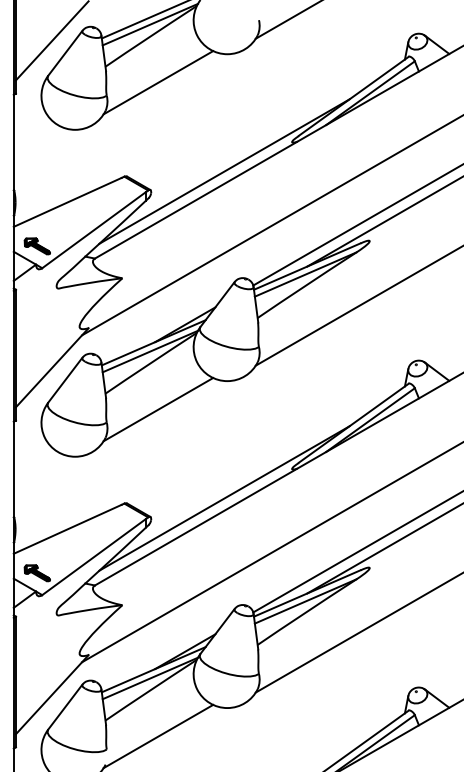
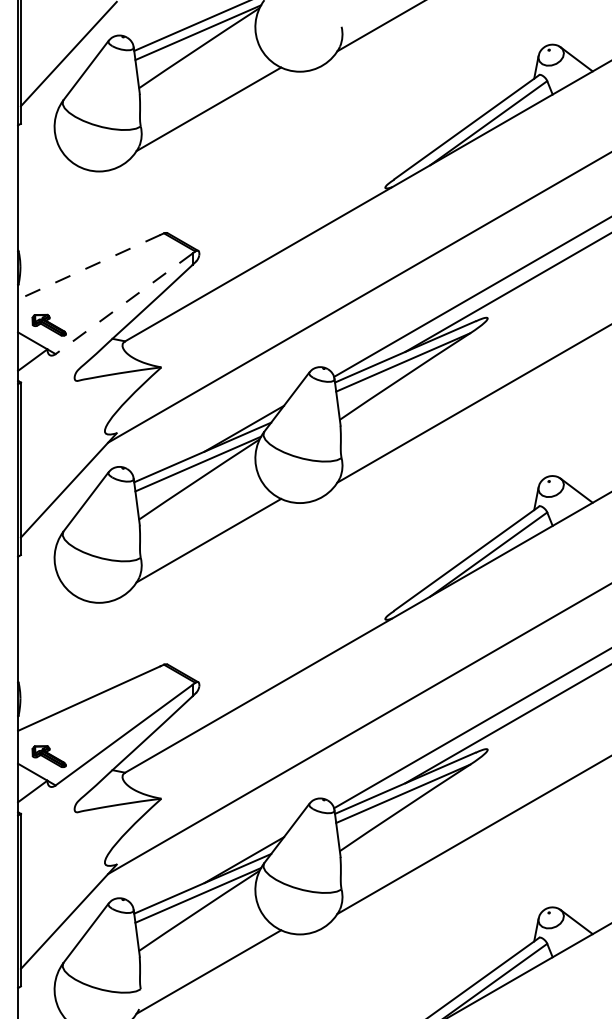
line: (224, 171) -> (296, 226), removed
line: (67, 202) -> (88, 267), solid -> dashed
line: (93, 230) -> (123, 304), solid -> dashed
line: (224, 498) -> (296, 657), removed

